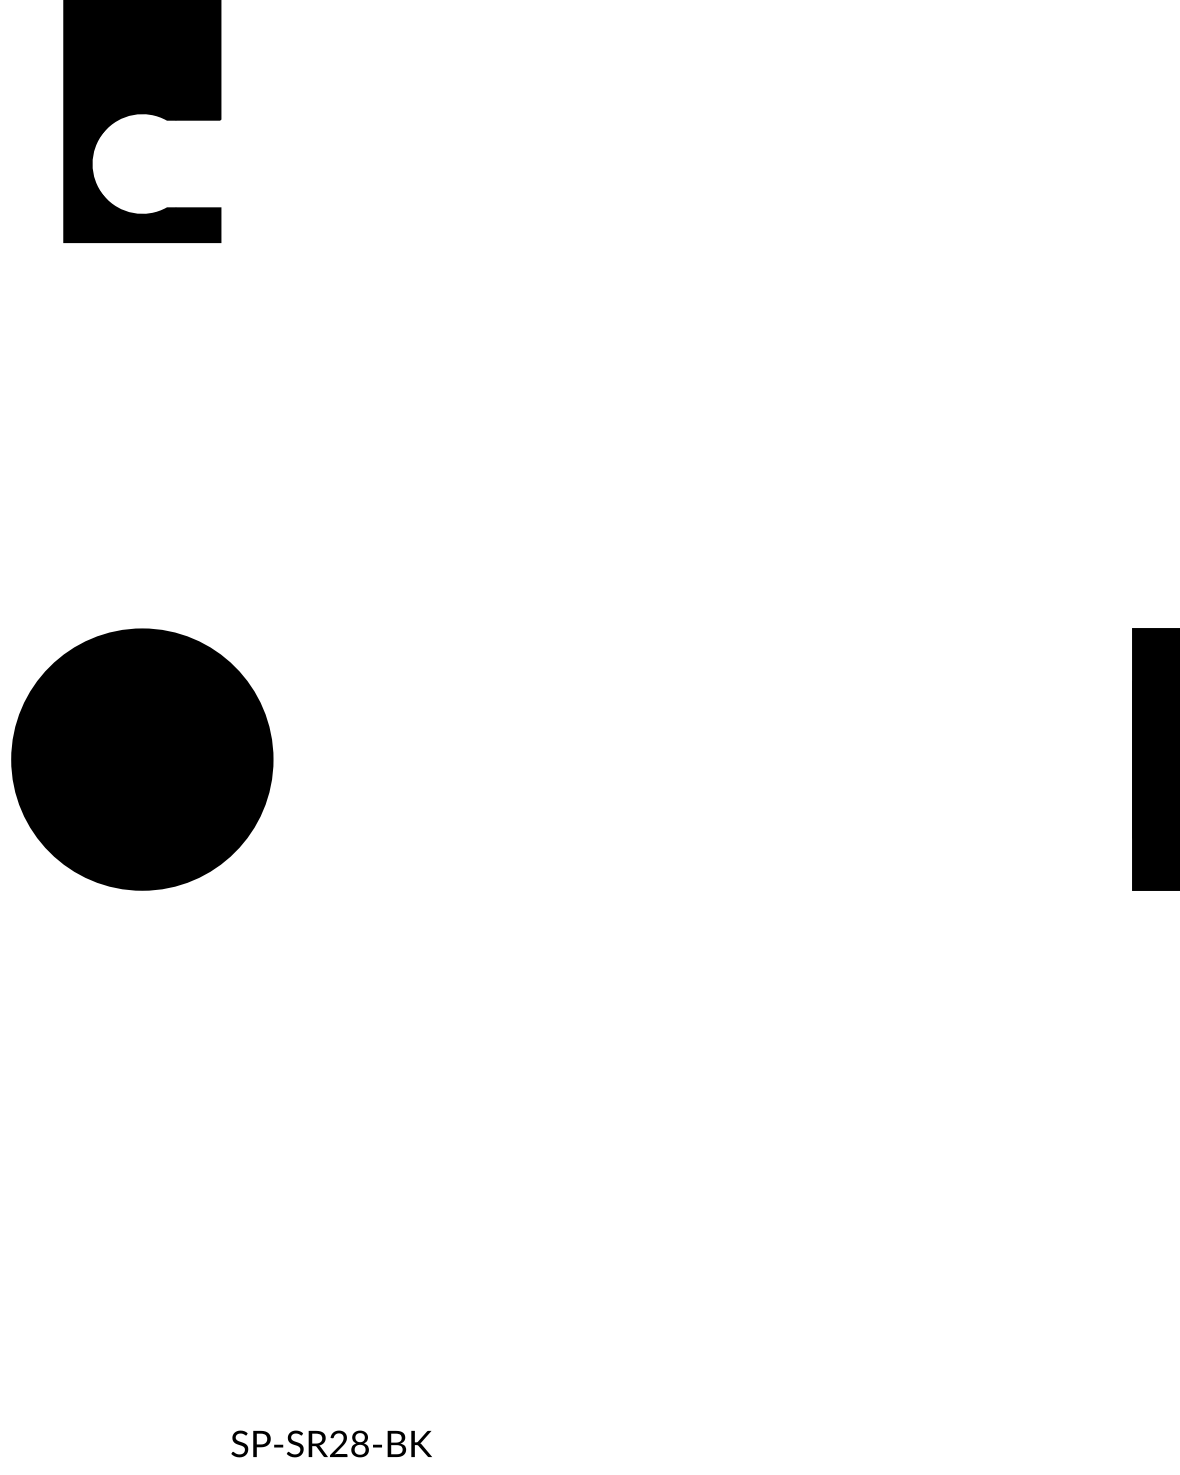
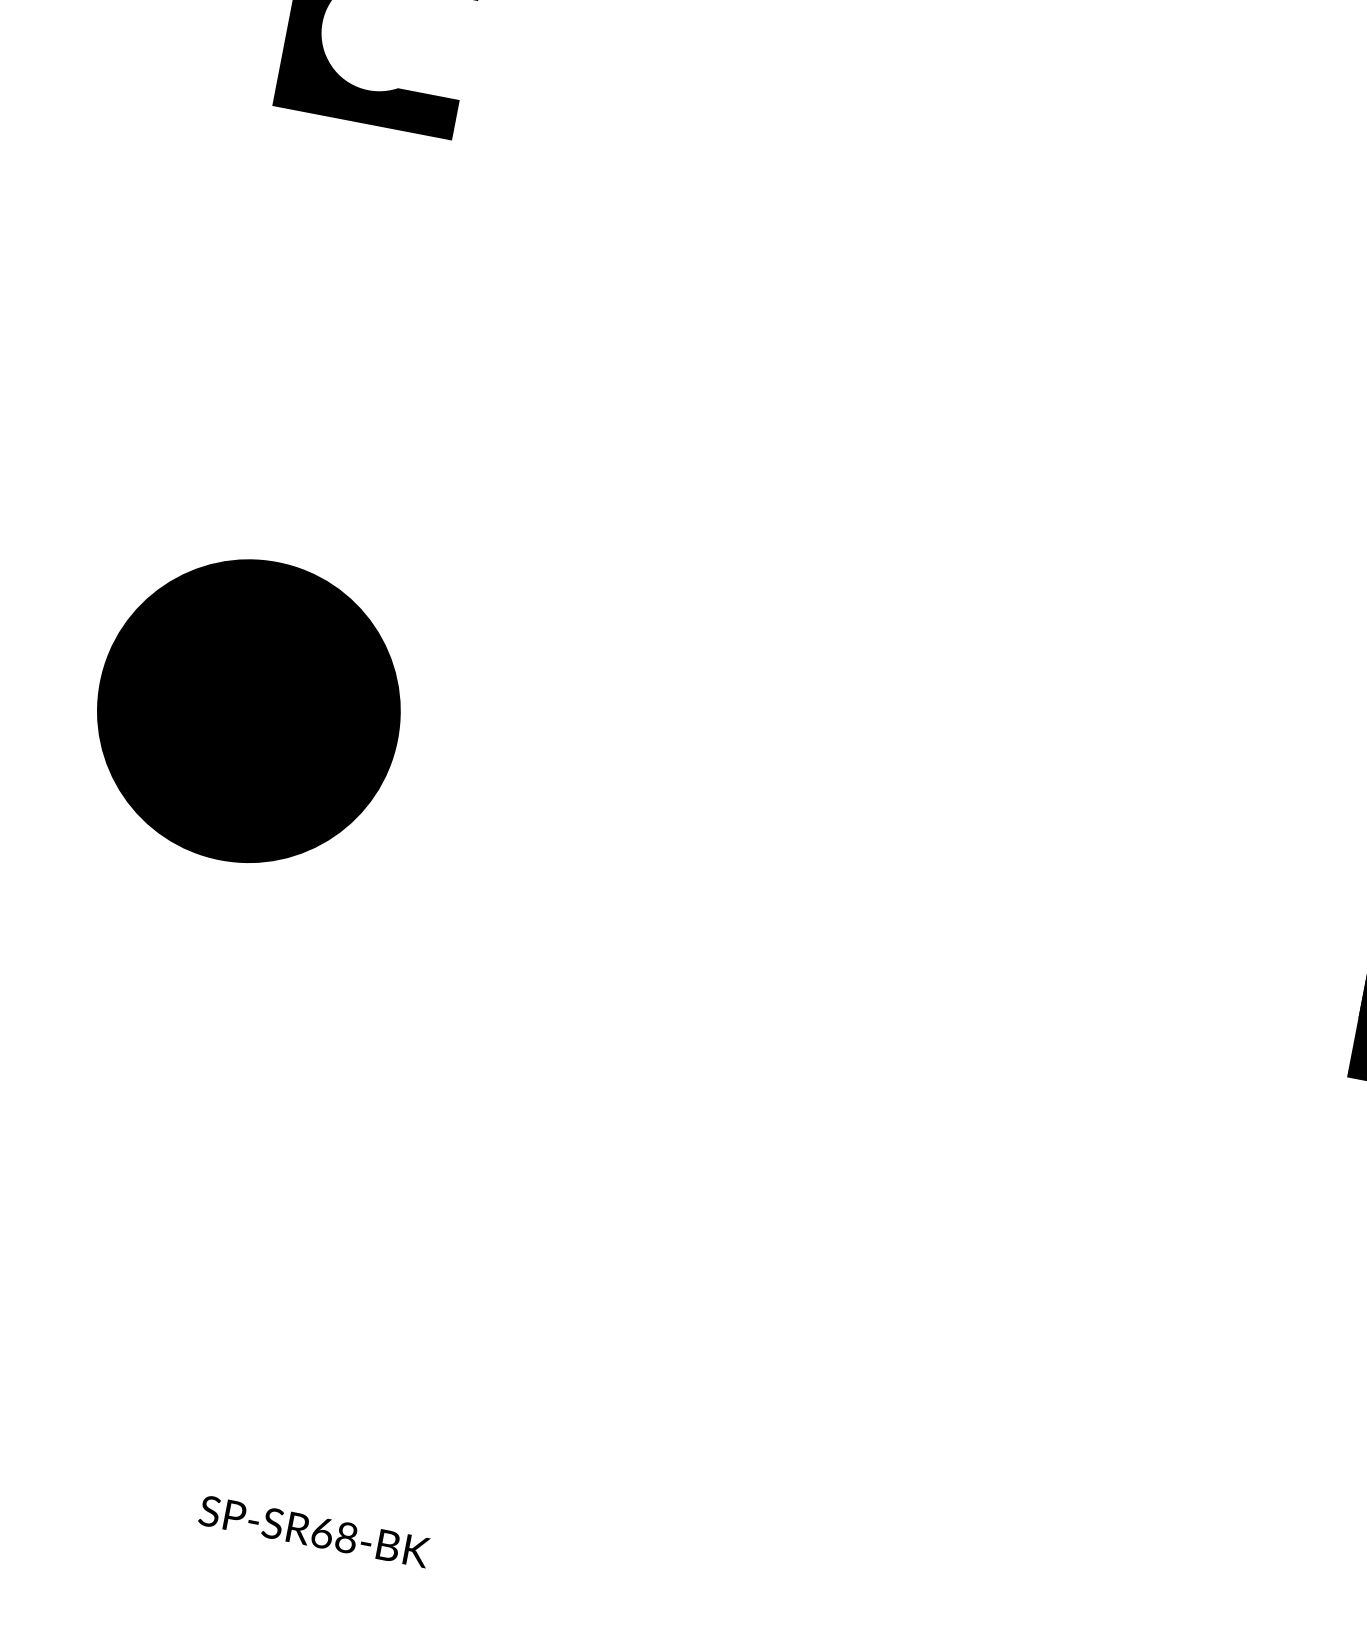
text: (338, 1443) -> (322, 1532), SP-SR28-BK -> SP-SR68-BK

